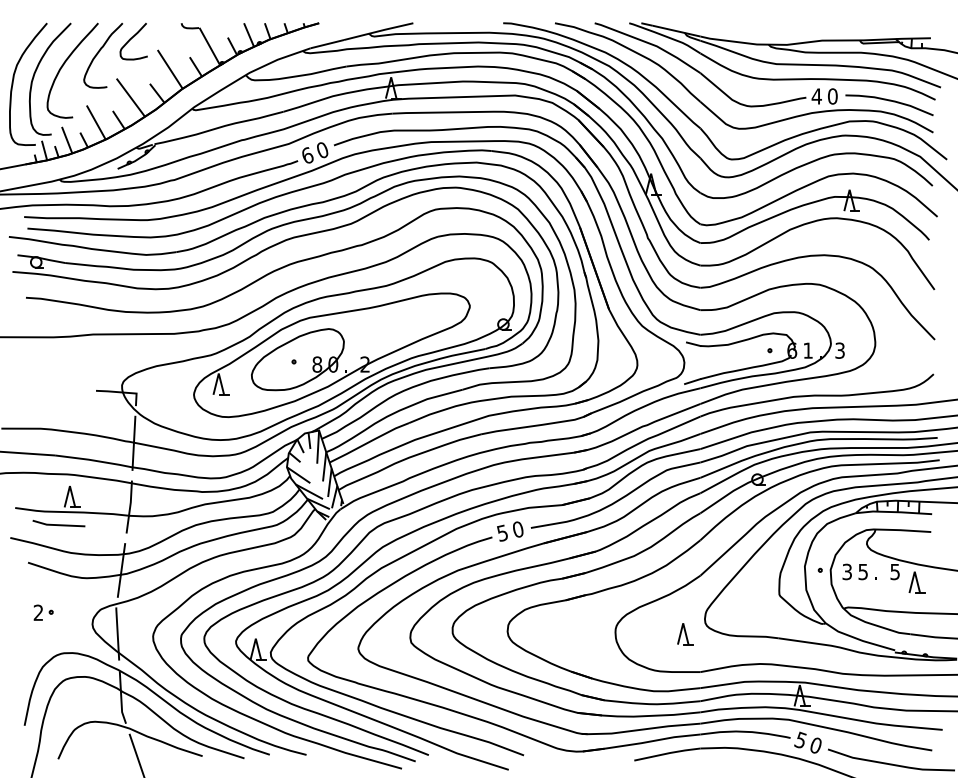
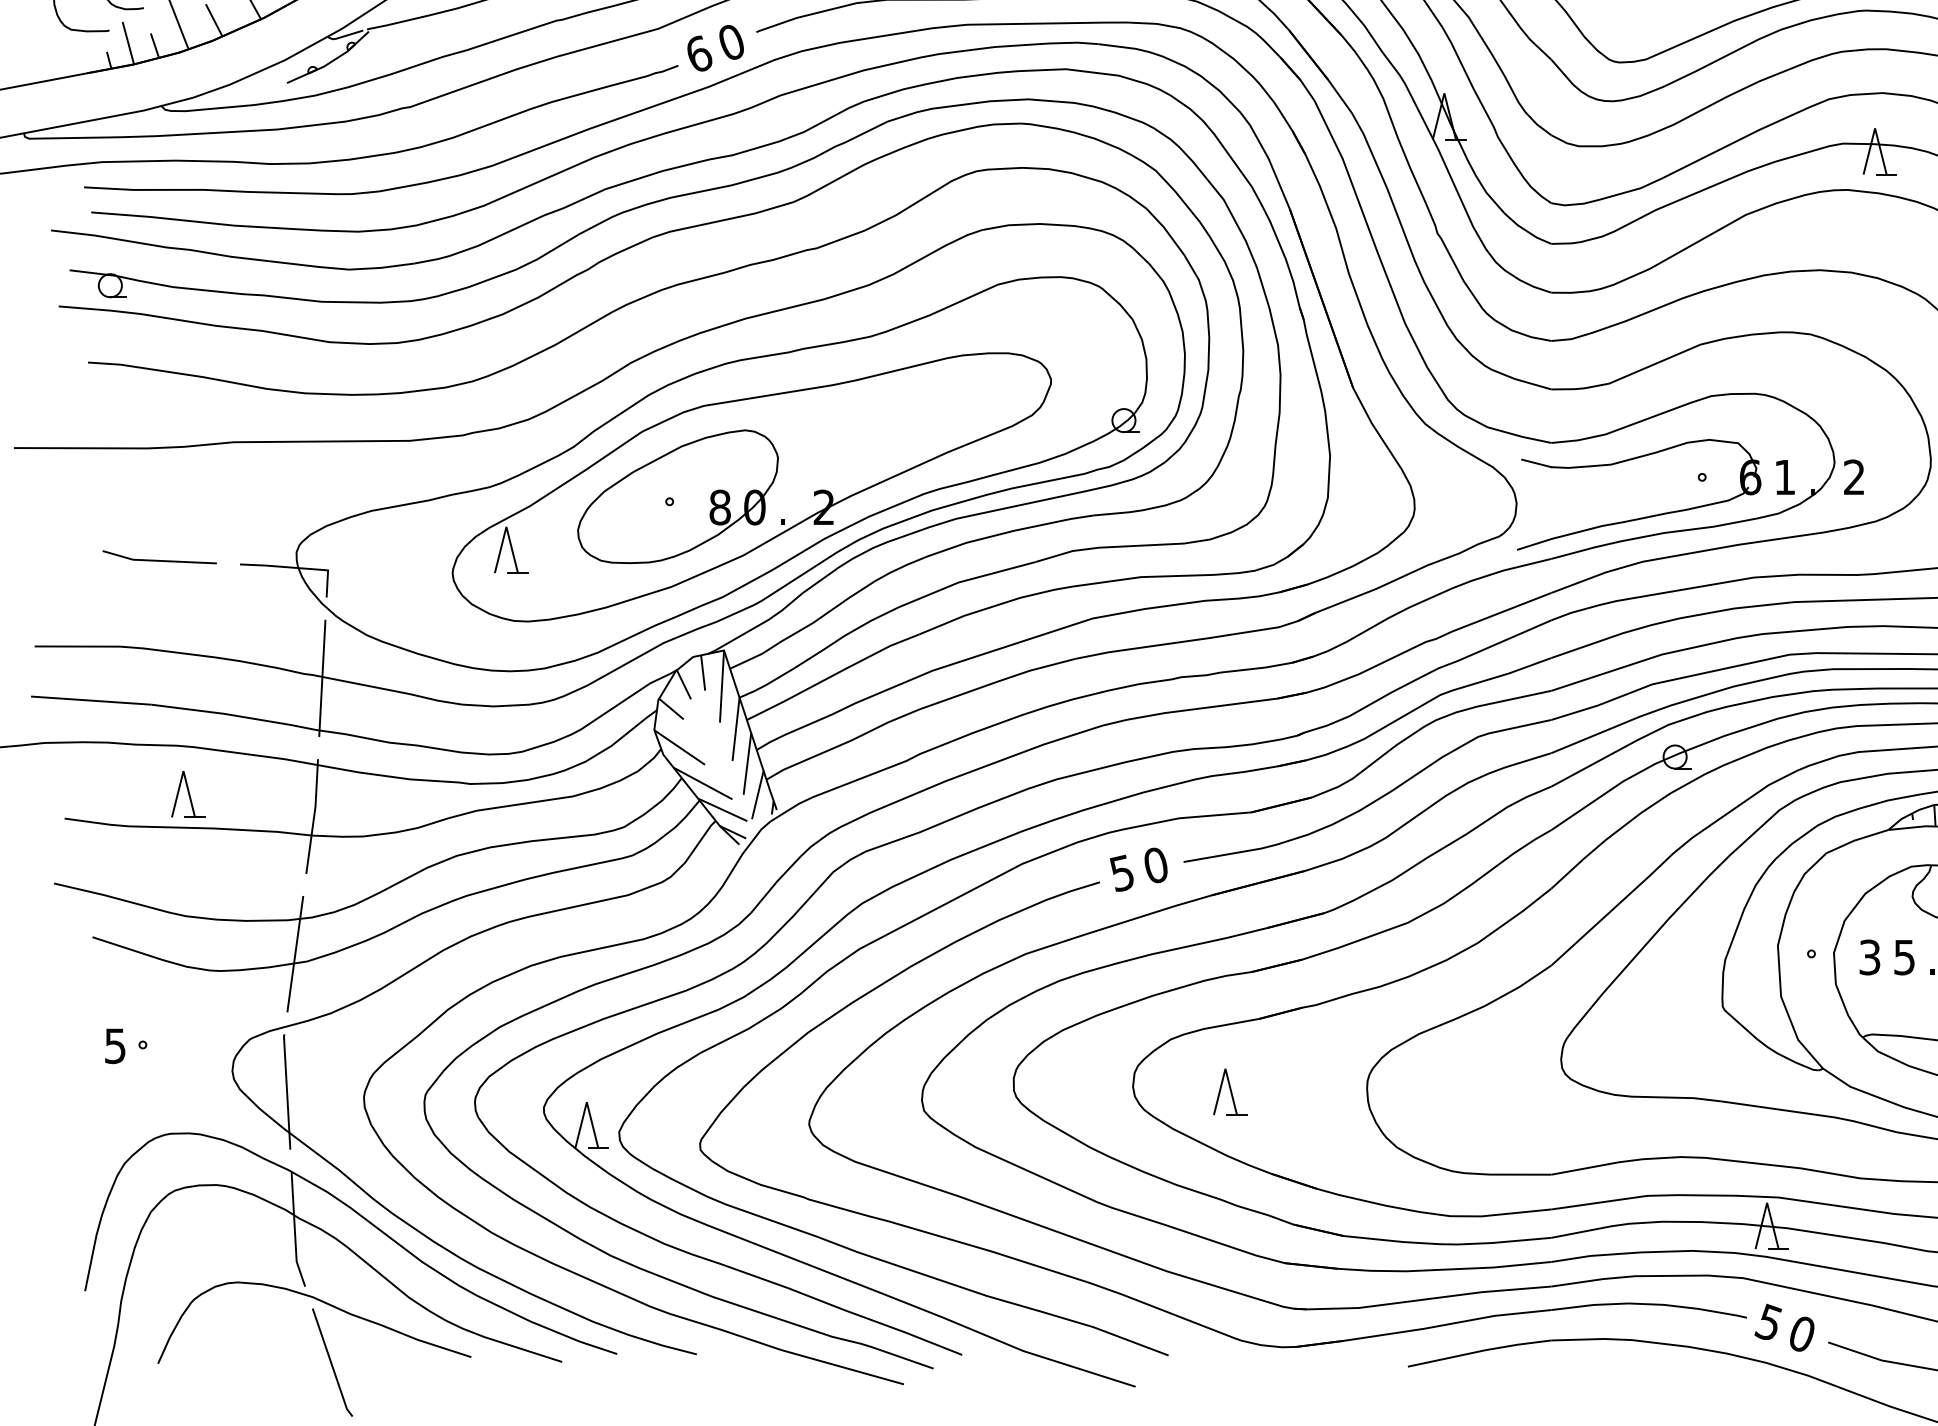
text: (839, 350) -> (1853, 476), 3 -> 2
line: (58, 524) -> (158, 559), moved
text: (38, 612) -> (115, 1045), 2 -> 5
part: (685, 634) -> (1230, 1093), moved

